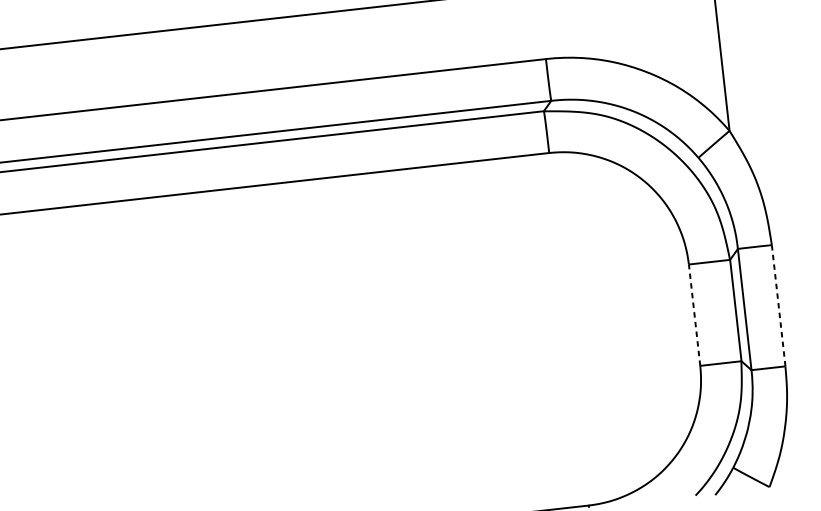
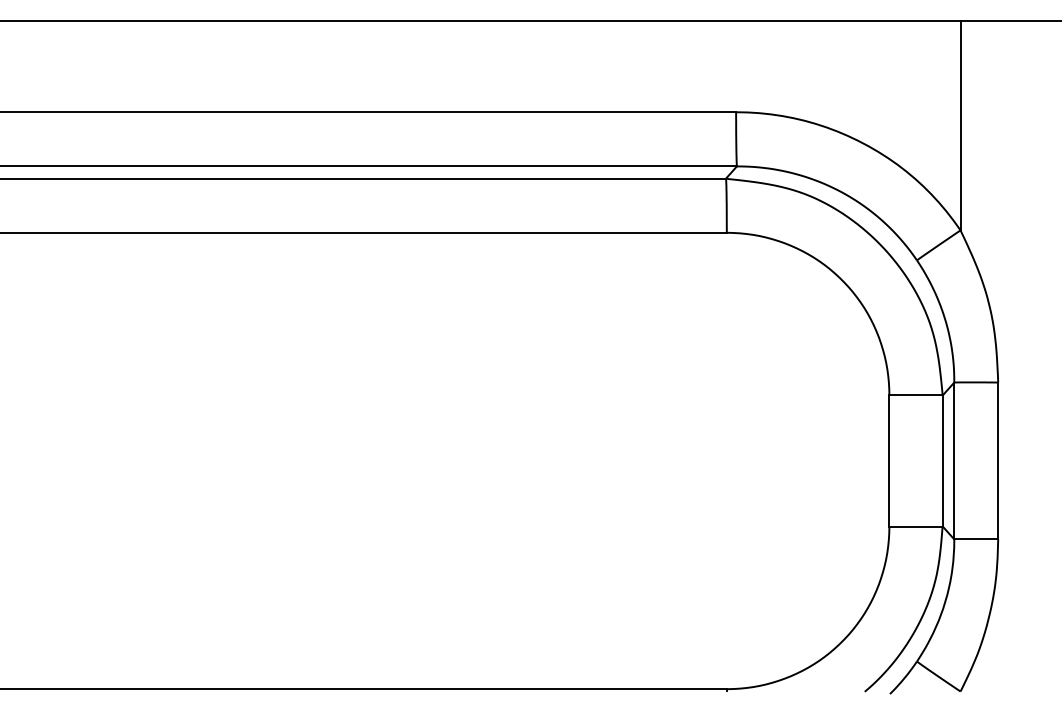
line: (778, 305) -> (998, 460), dashed -> solid
line: (694, 314) -> (889, 460), dashed -> solid

